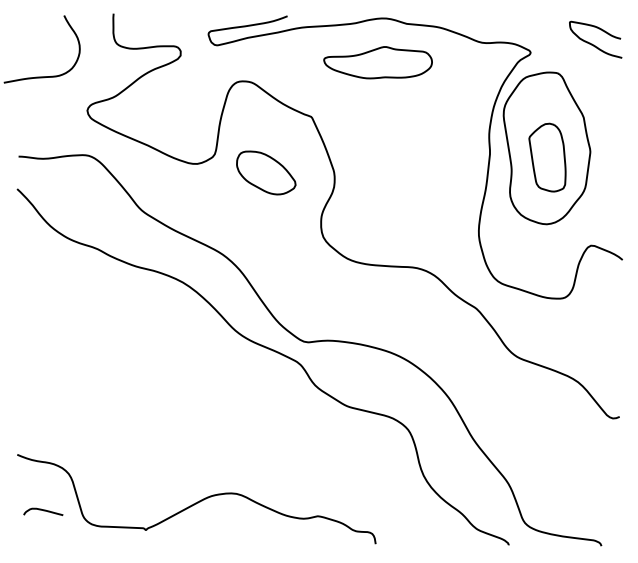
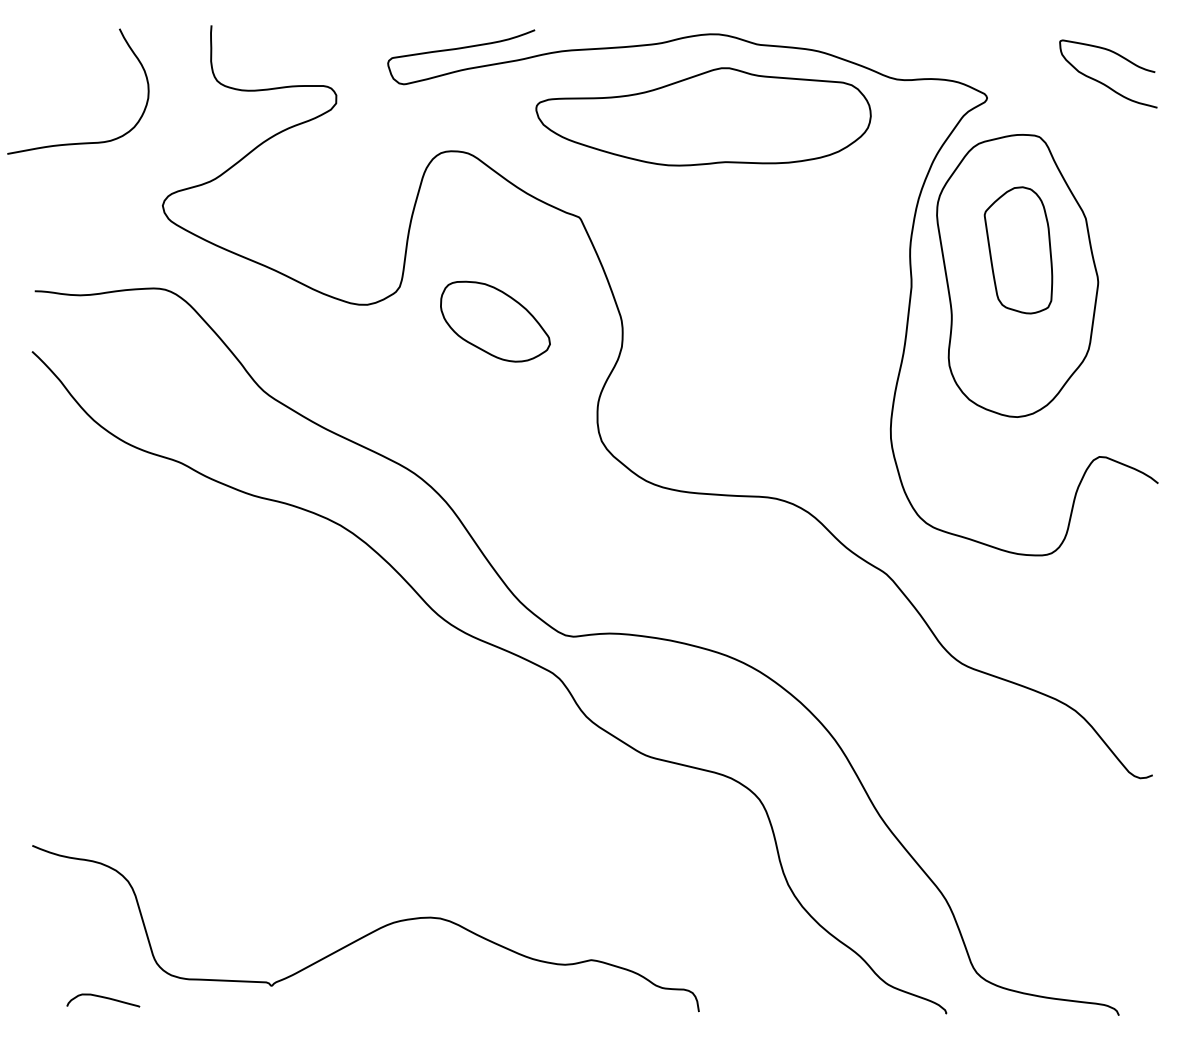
part: (377, 62) -> (702, 116), size x1.67
part: (547, 157) -> (1018, 250), moved
curve: (43, 511) -> (103, 999), moved

